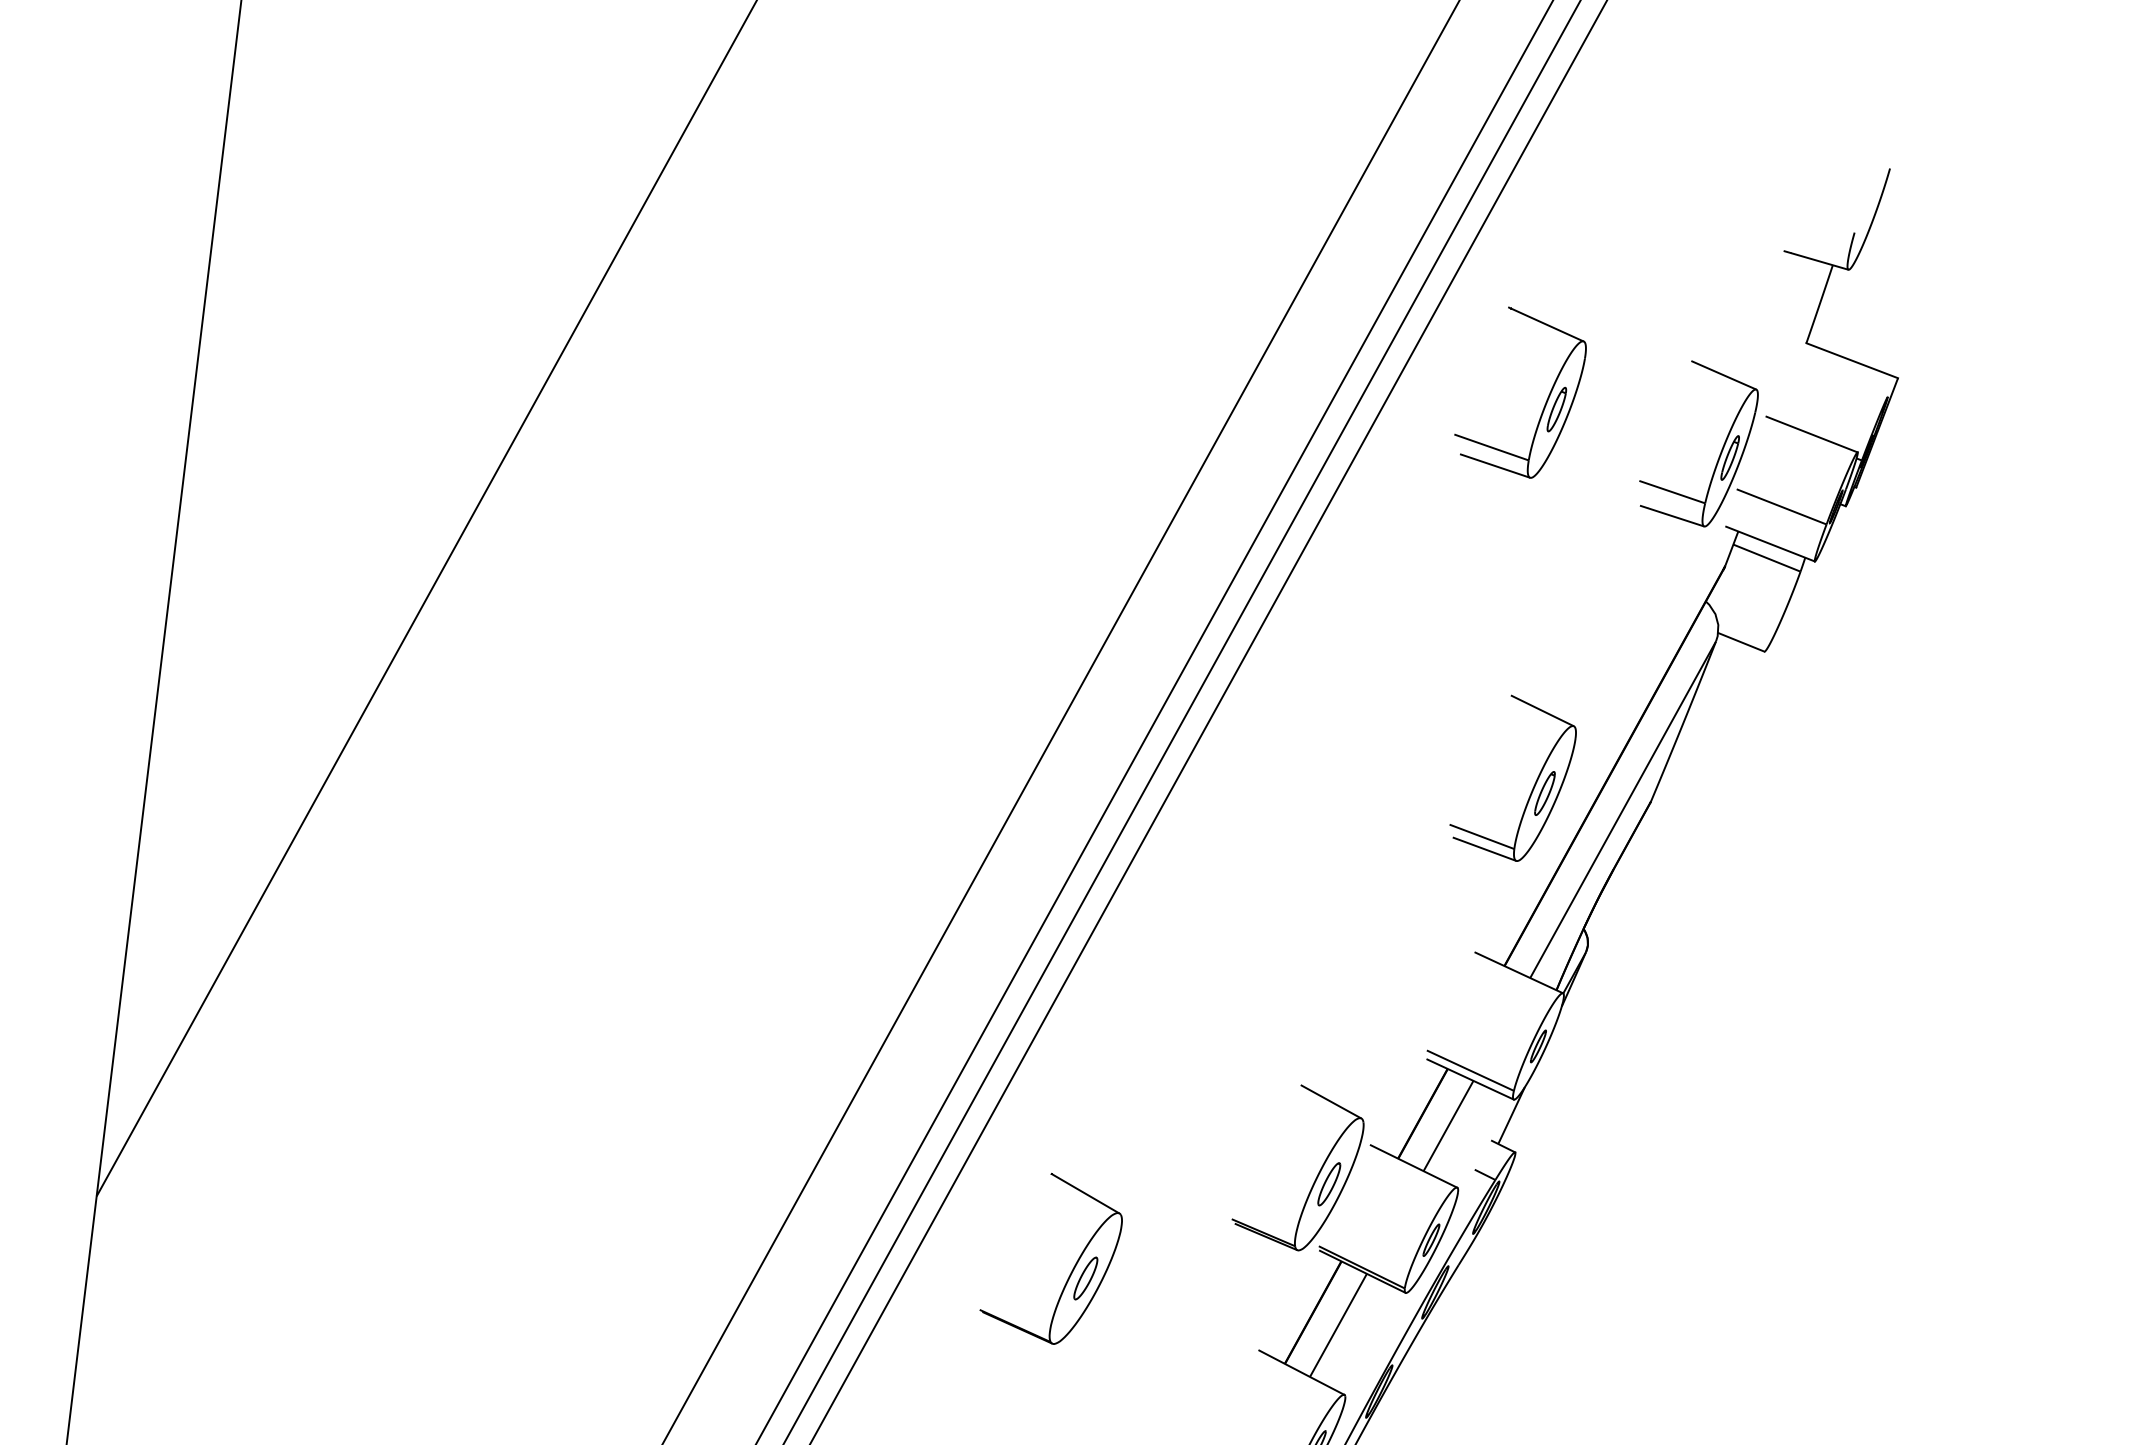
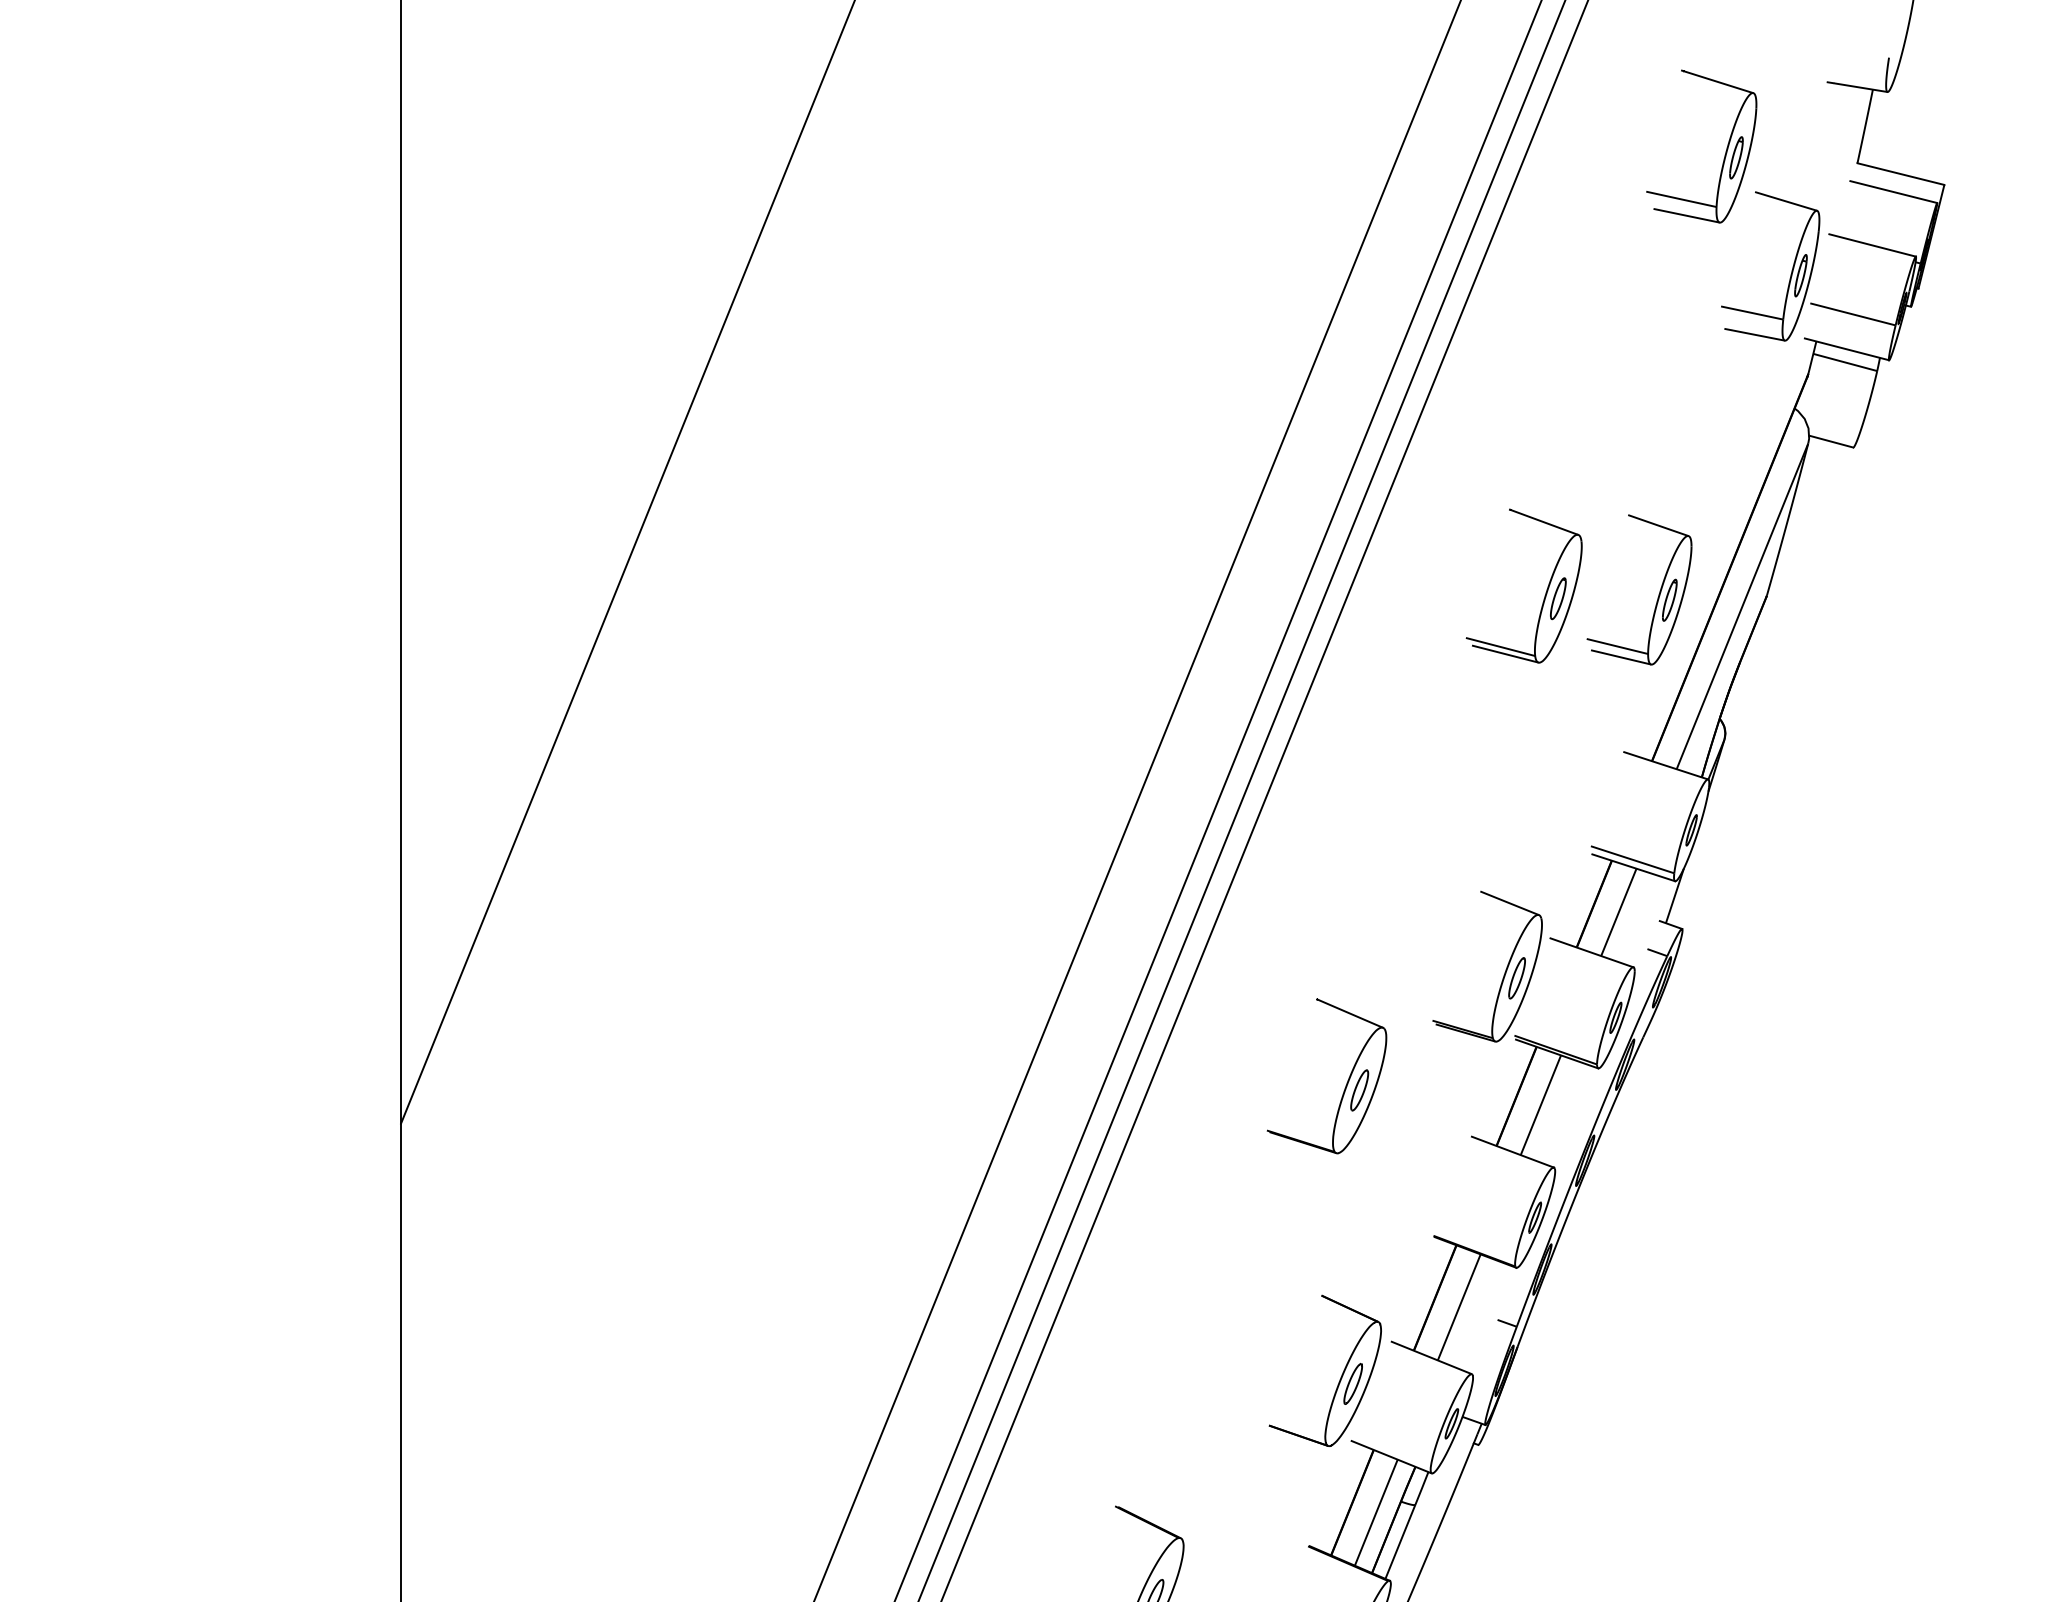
line: (1841, 379) -> (1893, 192), added
part: (1545, 401) -> (1725, 151), moved
part: (1410, 768) -> (1545, 592), added
part: (1072, 1268) -> (1346, 1082), moved

